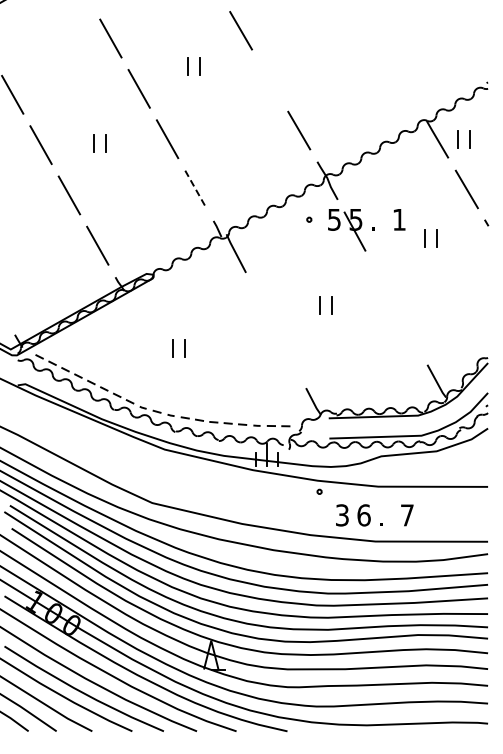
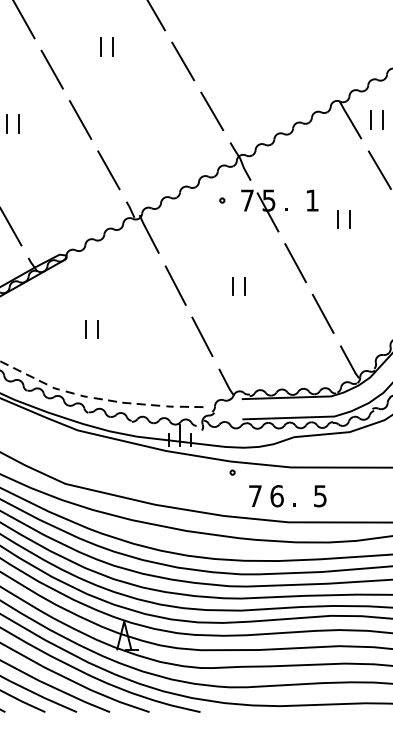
line: (270, 80) -> (183, 61), added
line: (195, 189) -> (108, 170), dashed -> solid
text: (334, 219) -> (247, 200), 5 -> 7
line: (382, 282) -> (295, 263), added
line: (262, 304) -> (175, 285), added
line: (409, 333) -> (322, 314), added
line: (289, 355) -> (202, 336), added
text: (342, 515) -> (255, 496), 3 -> 7
text: (407, 515) -> (320, 496), 7 -> 5

